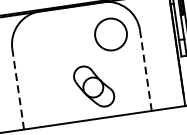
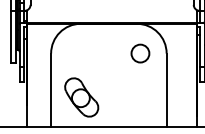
circle: (111, 34) -> (140, 53), size x0.62
line: (145, 71) -> (166, 90), dashed -> solid
part: (93, 86) -> (81, 97), moved
line: (18, 89) -> (51, 90), dashed -> solid

